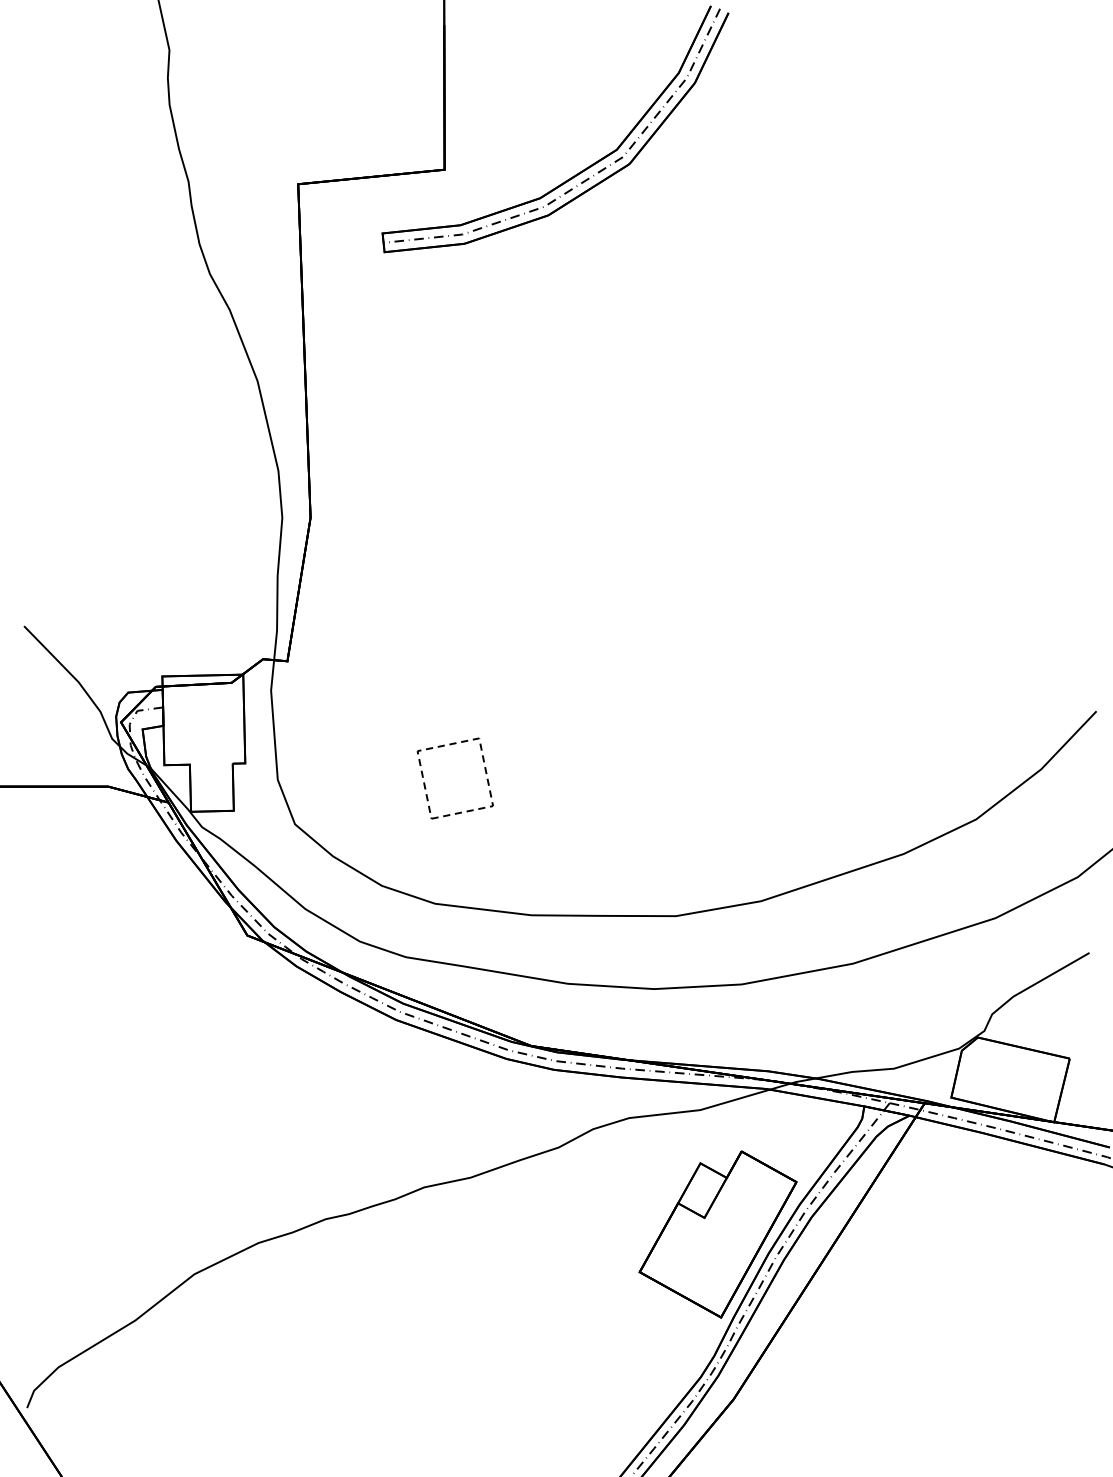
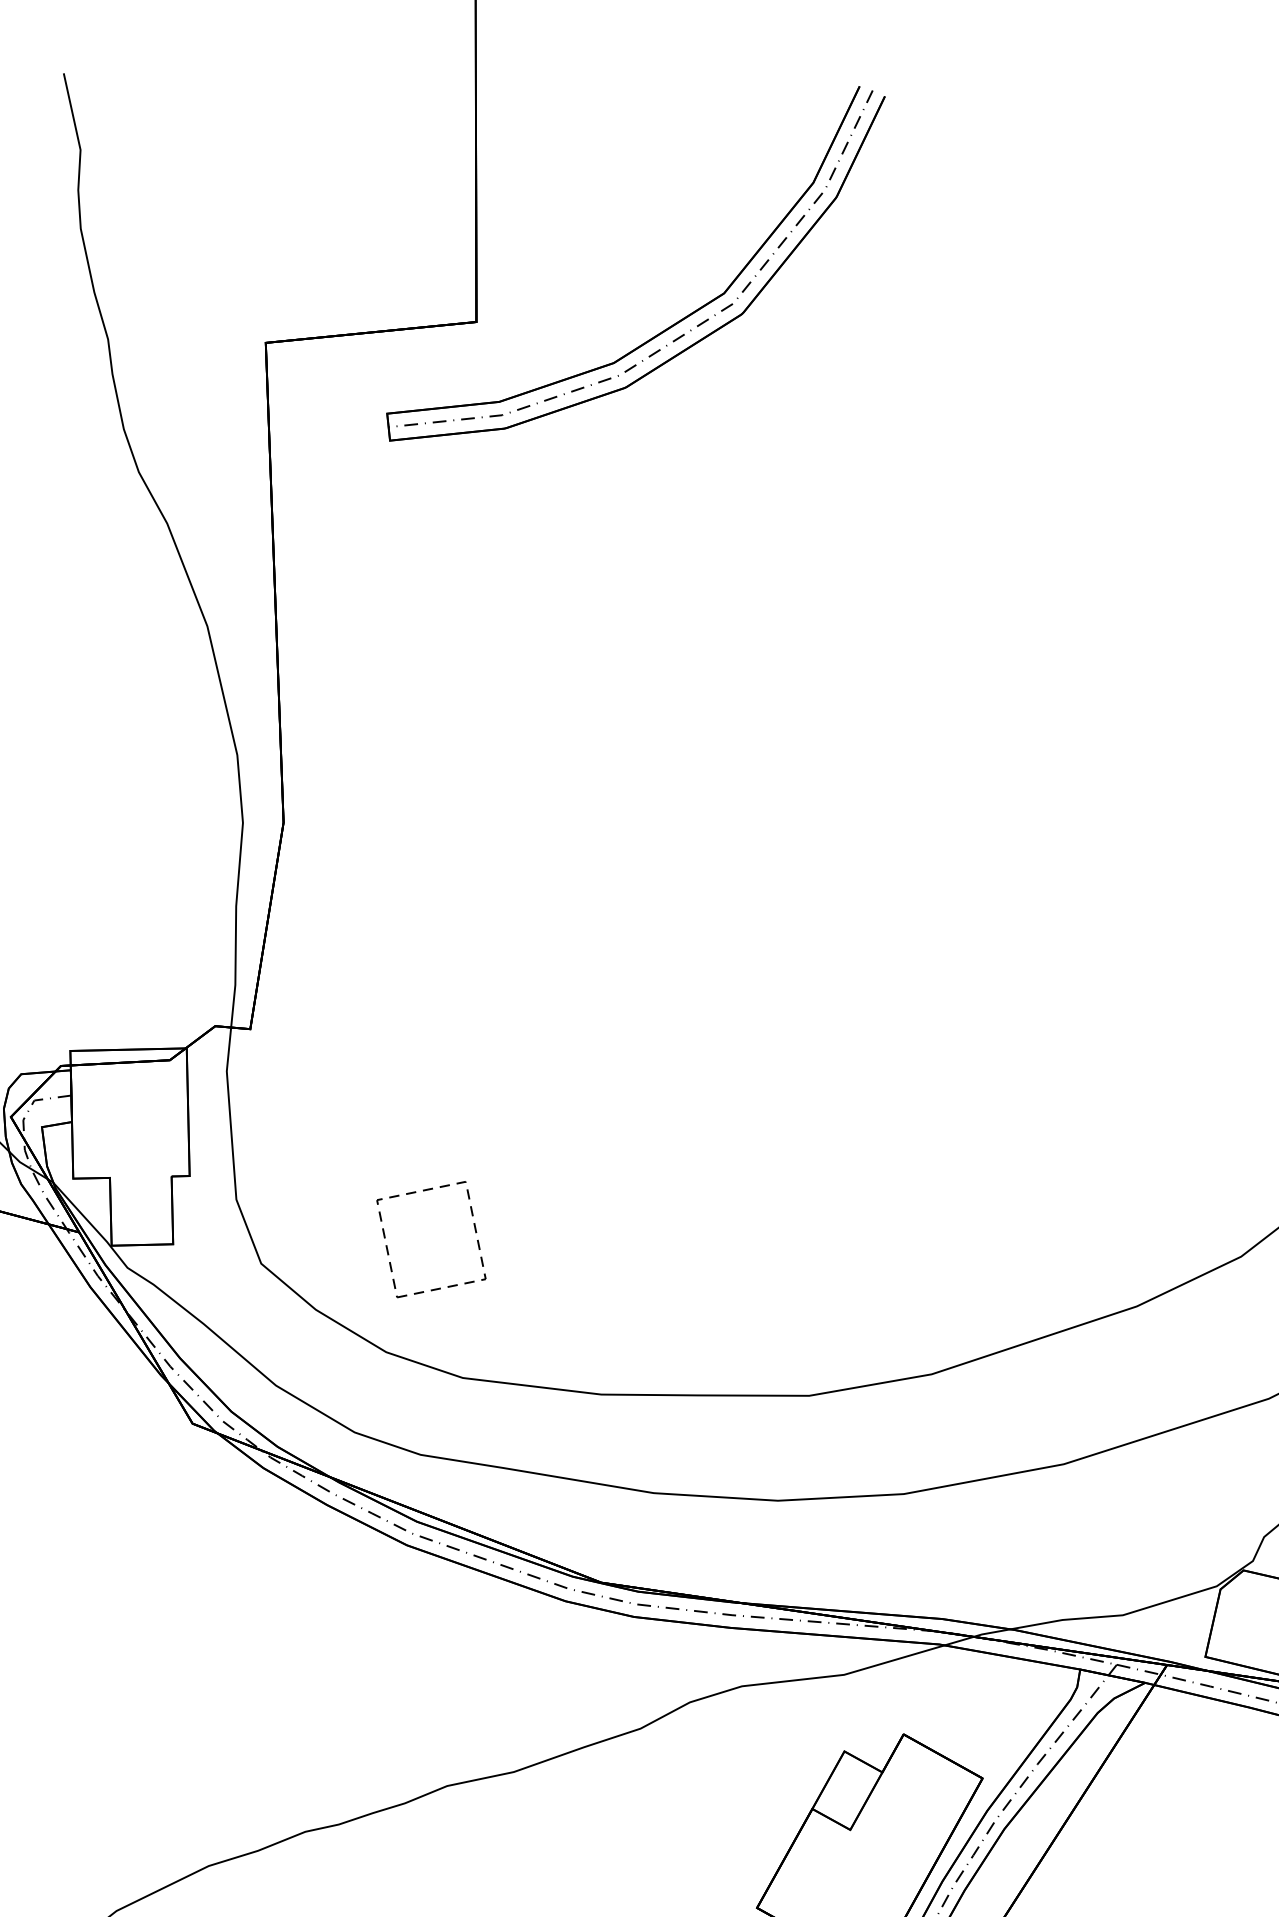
part: (425, 783) -> (388, 1246), moved

